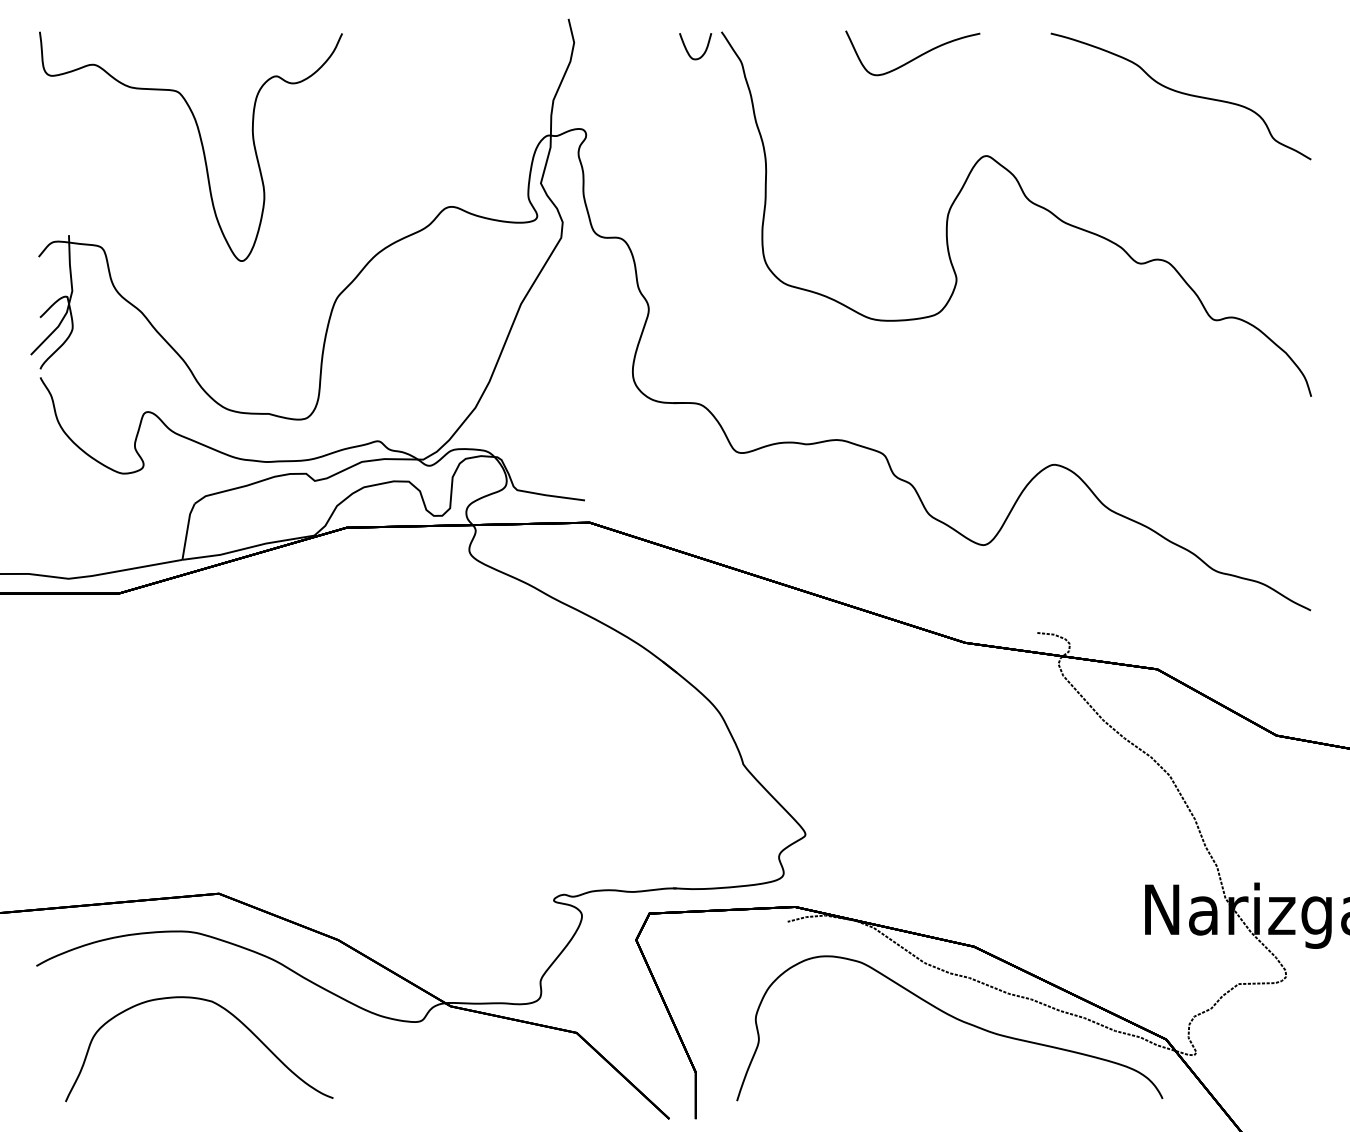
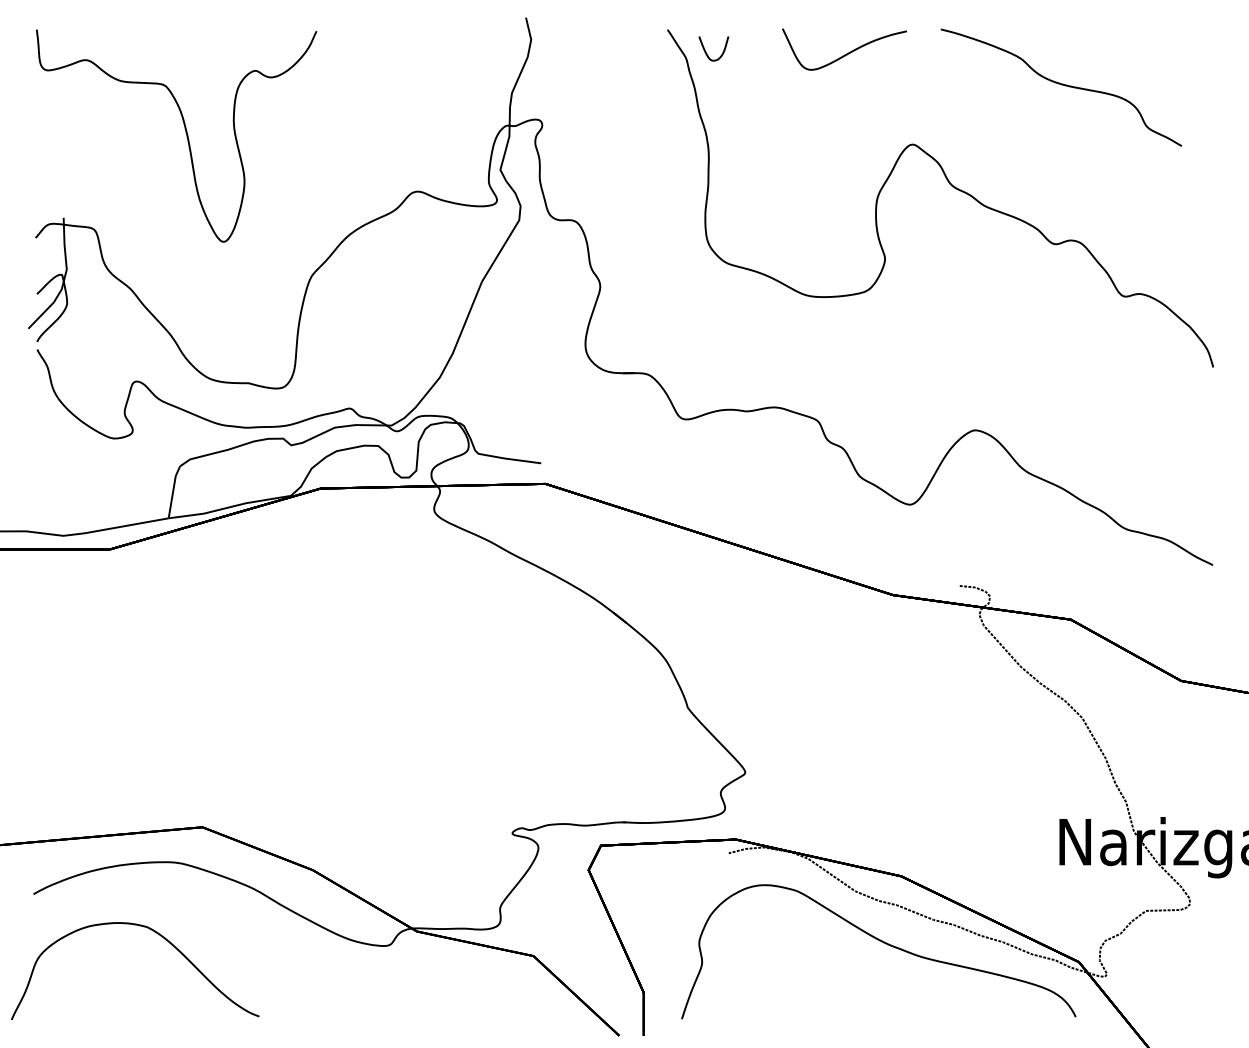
curve: (687, 49) -> (706, 51), moved
curve: (1182, 94) -> (1062, 85), moved
curve: (227, 1012) -> (161, 937), moved

